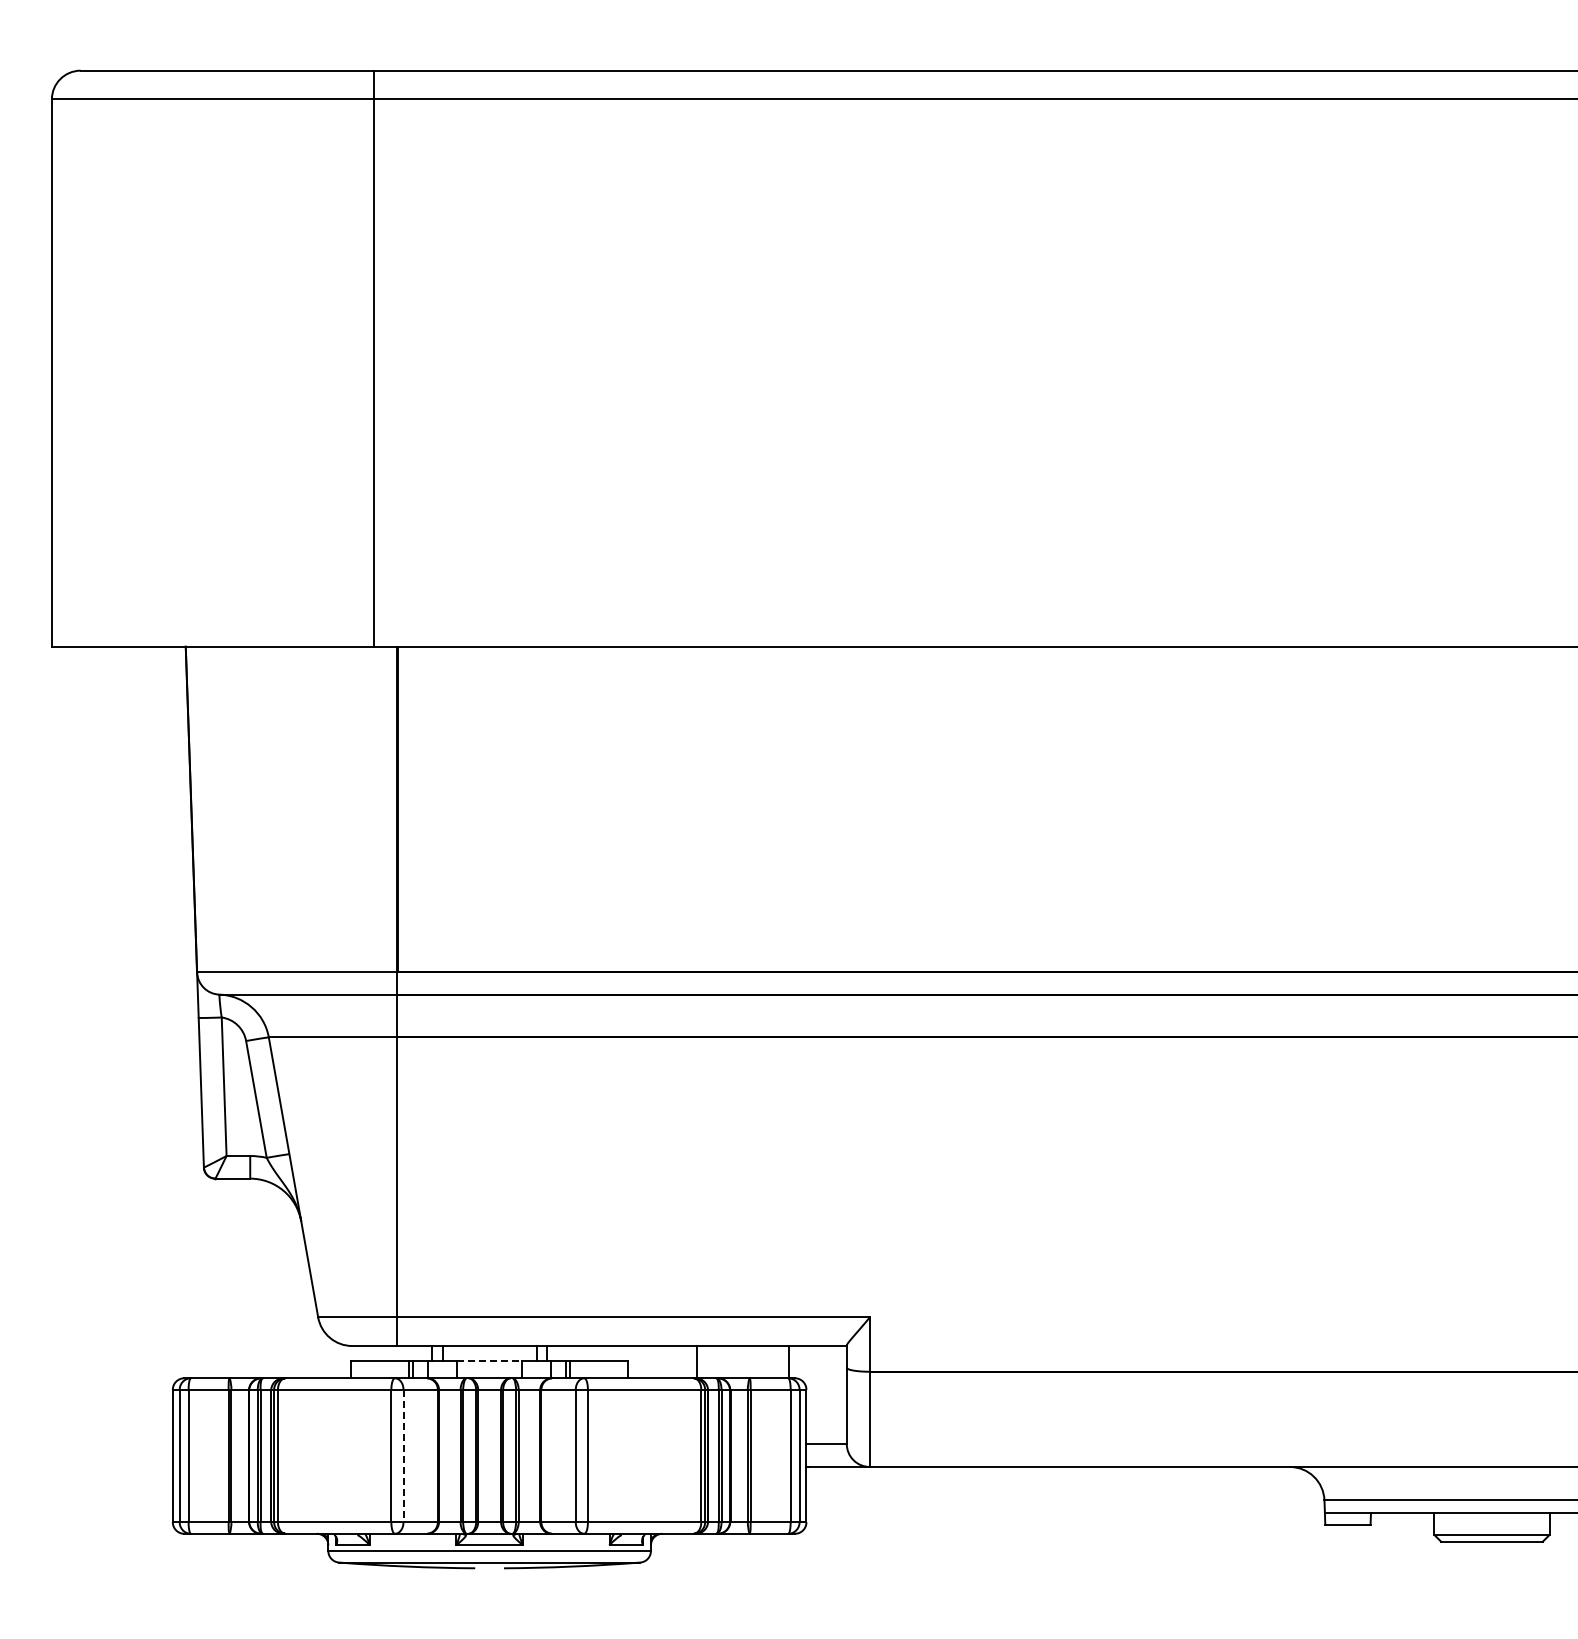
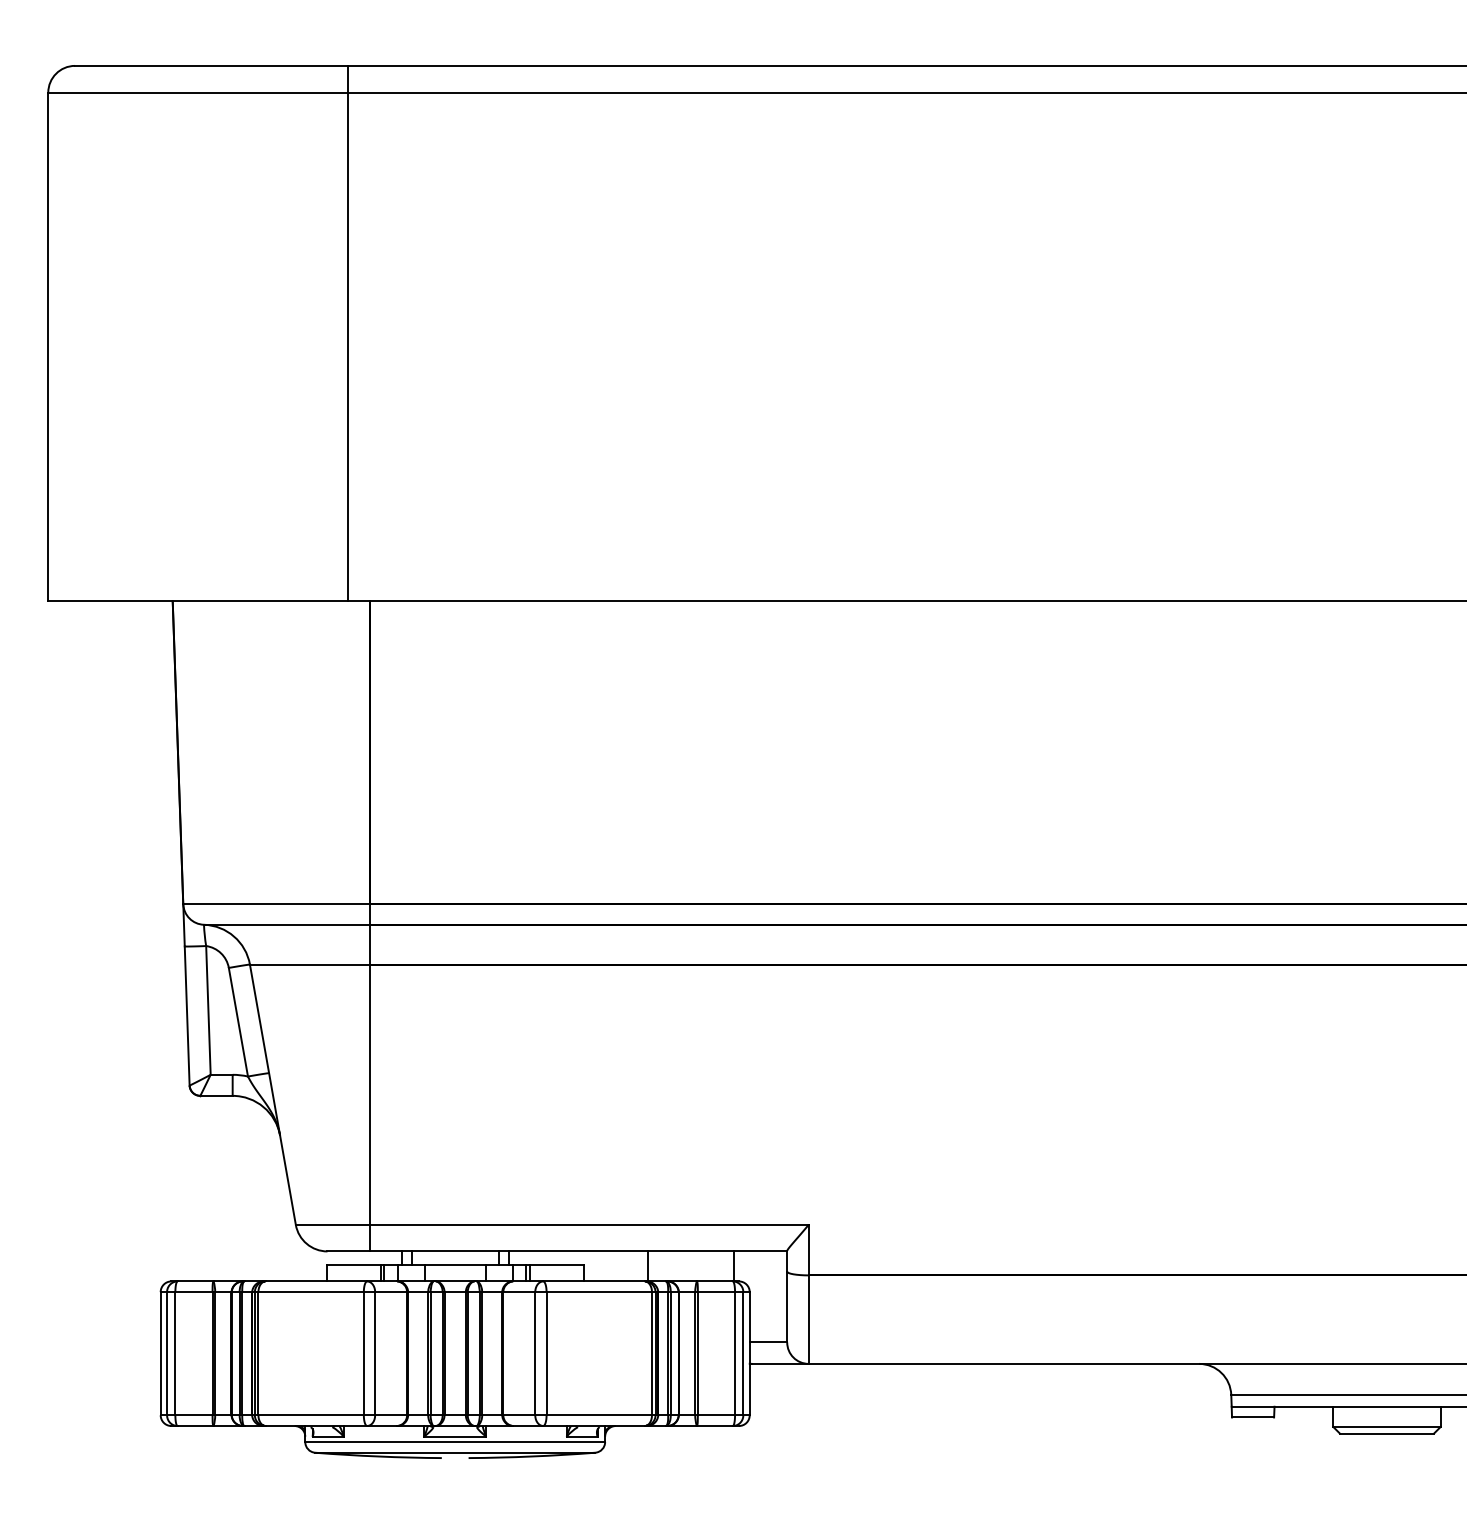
line: (489, 1360) -> (455, 1264), dashed -> solid
line: (403, 1456) -> (375, 1354), dashed -> solid

